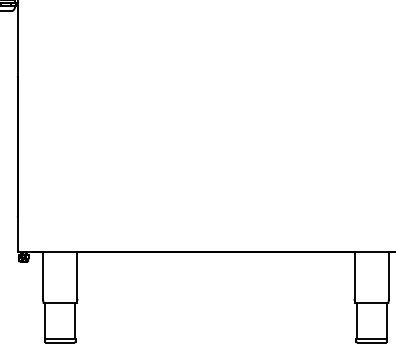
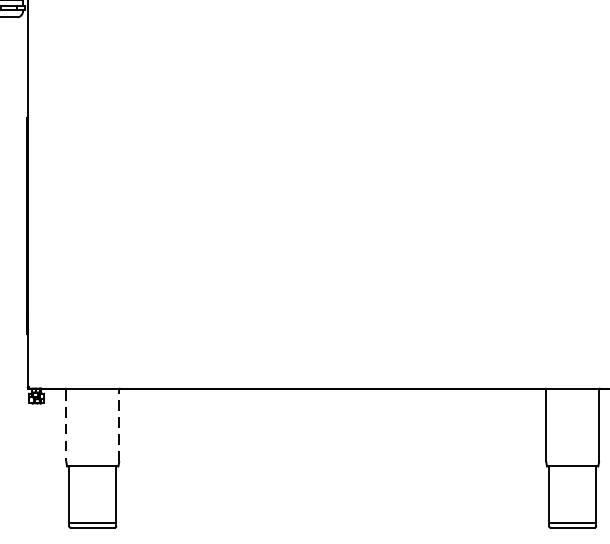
line: (77, 275) -> (119, 424), solid -> dashed
line: (43, 276) -> (67, 426), solid -> dashed

